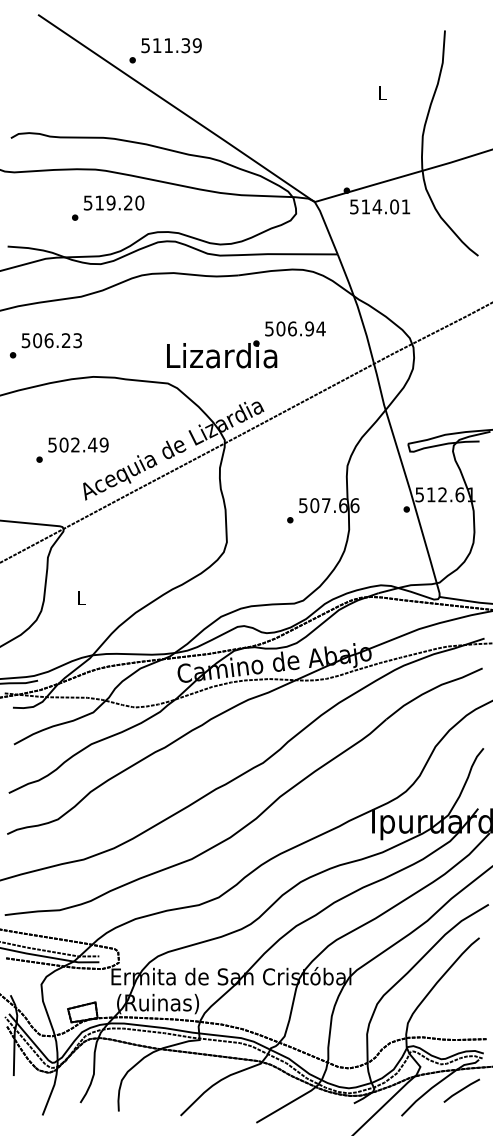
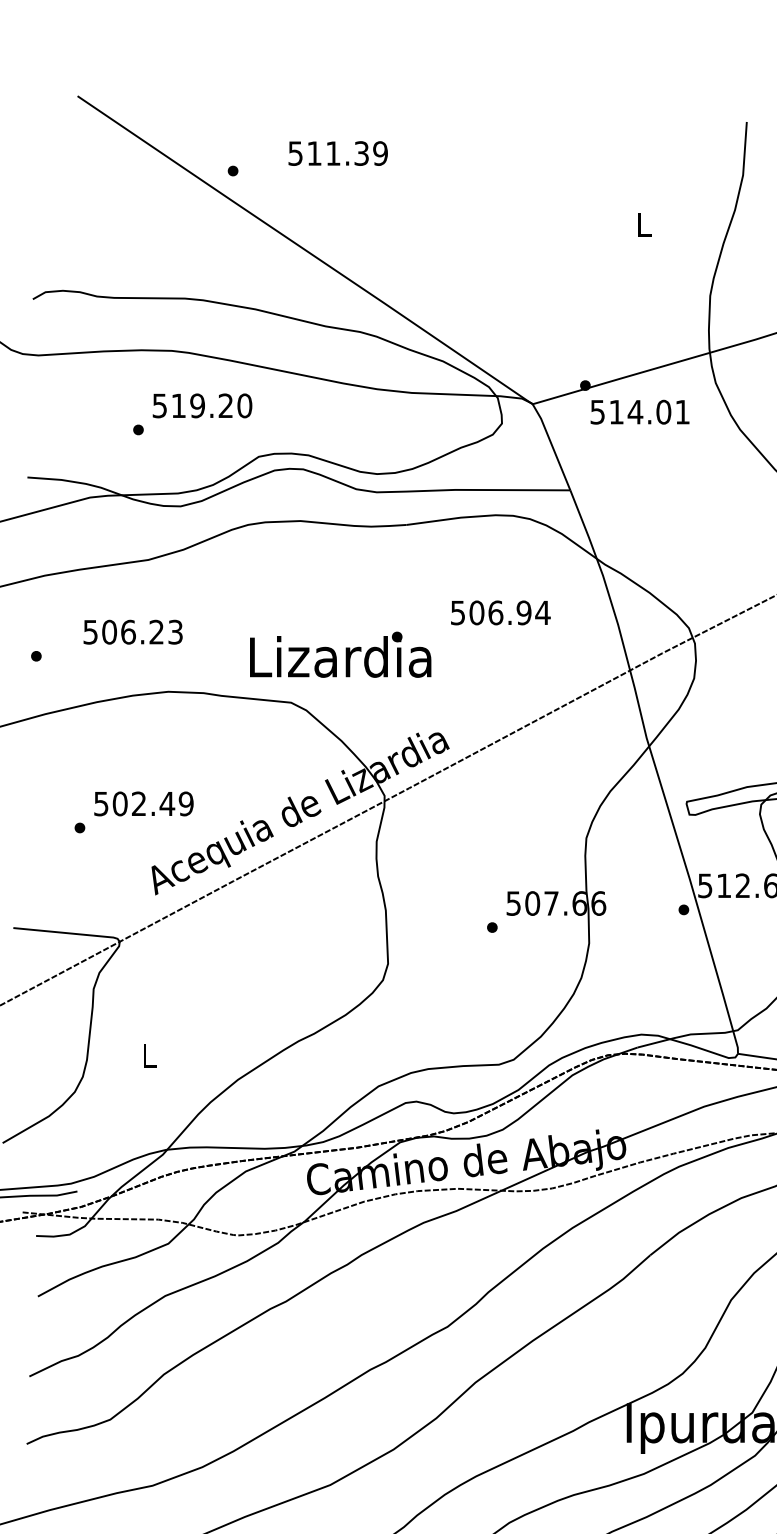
text: (171, 45) -> (338, 153), moved
text: (51, 340) -> (132, 631), moved
text: (222, 354) -> (341, 654), moved

